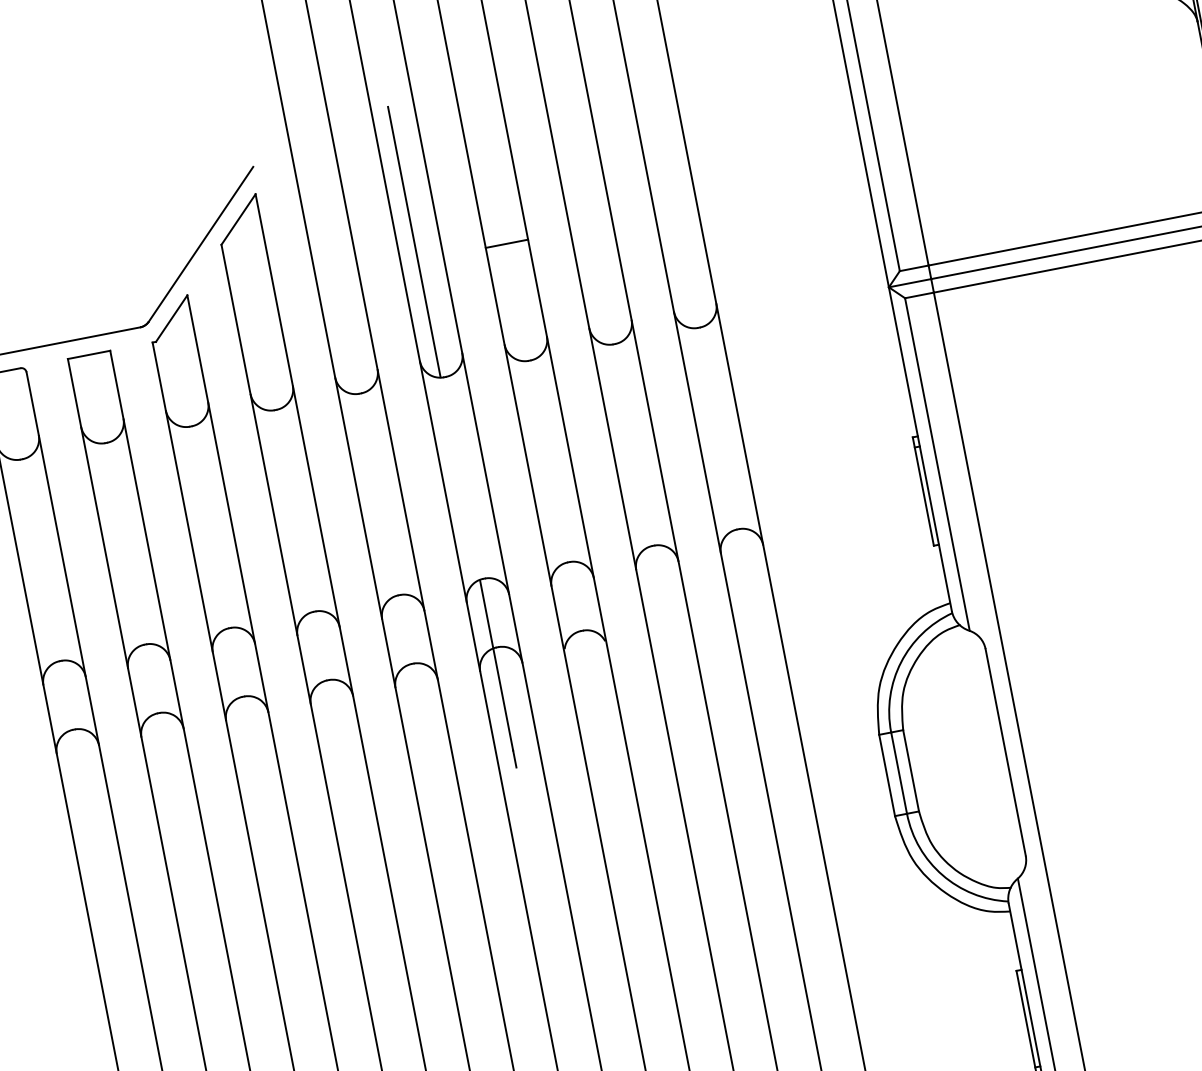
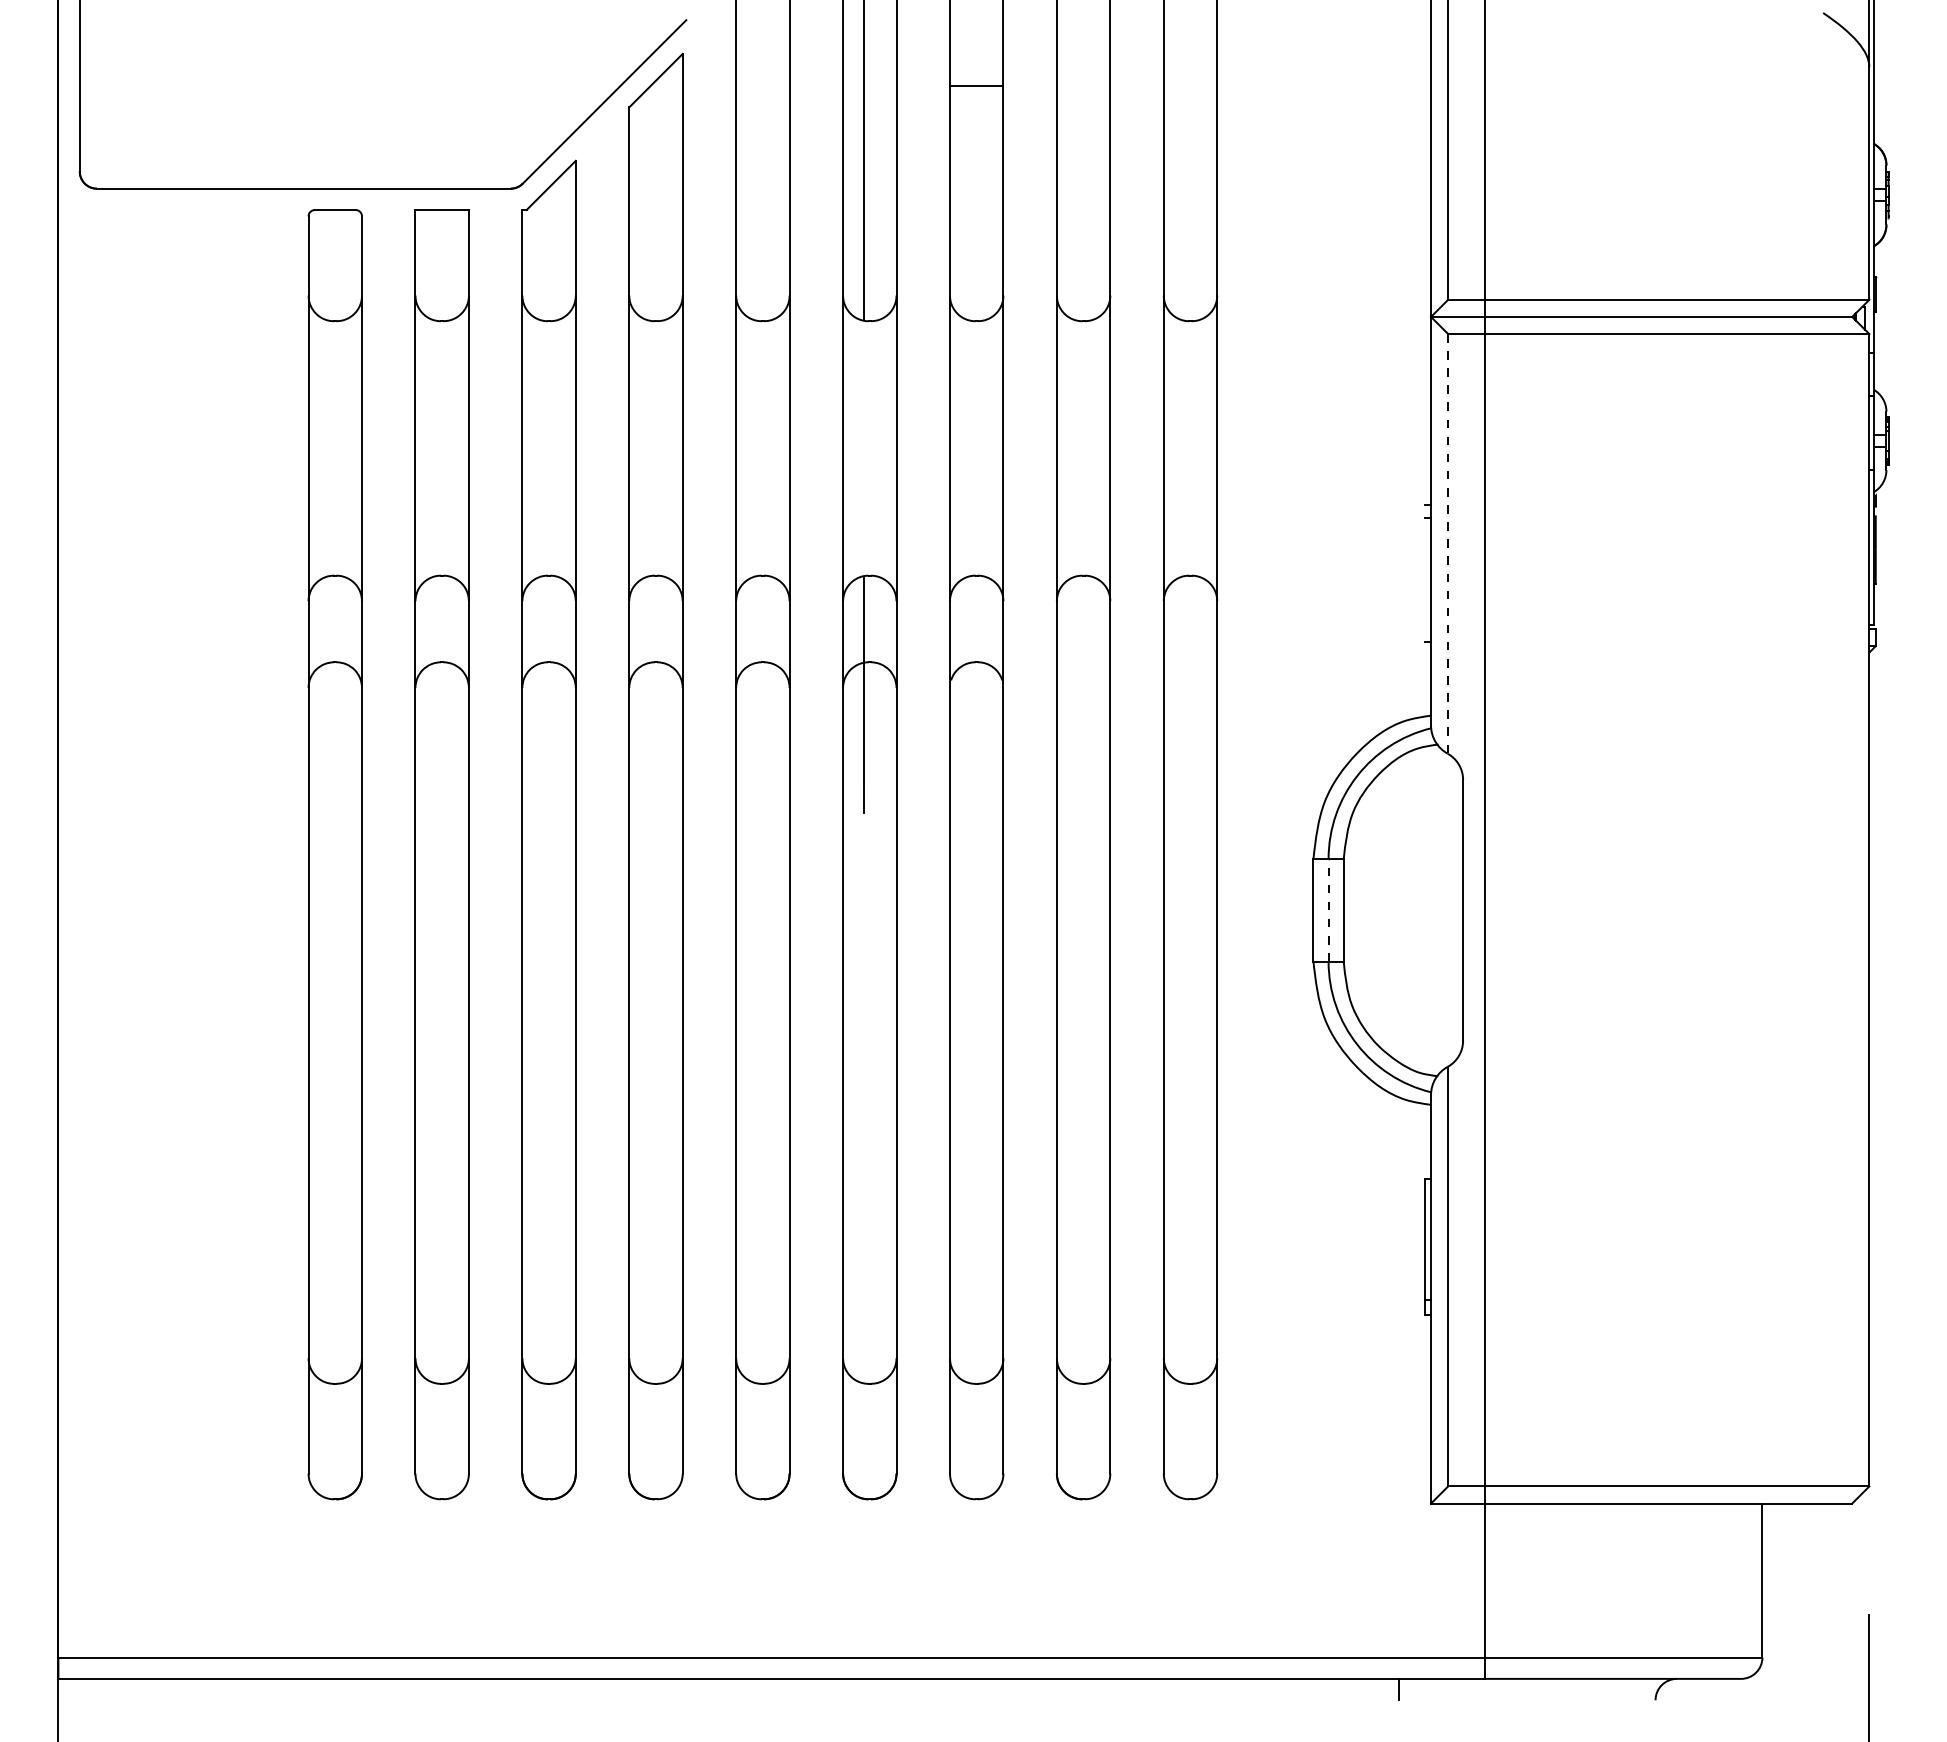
line: (506, 243) -> (976, 85), moved
line: (937, 464) -> (1448, 544), solid -> dashed
line: (923, 491) -> (1424, 573), removed
line: (898, 772) -> (1328, 909), solid -> dashed

